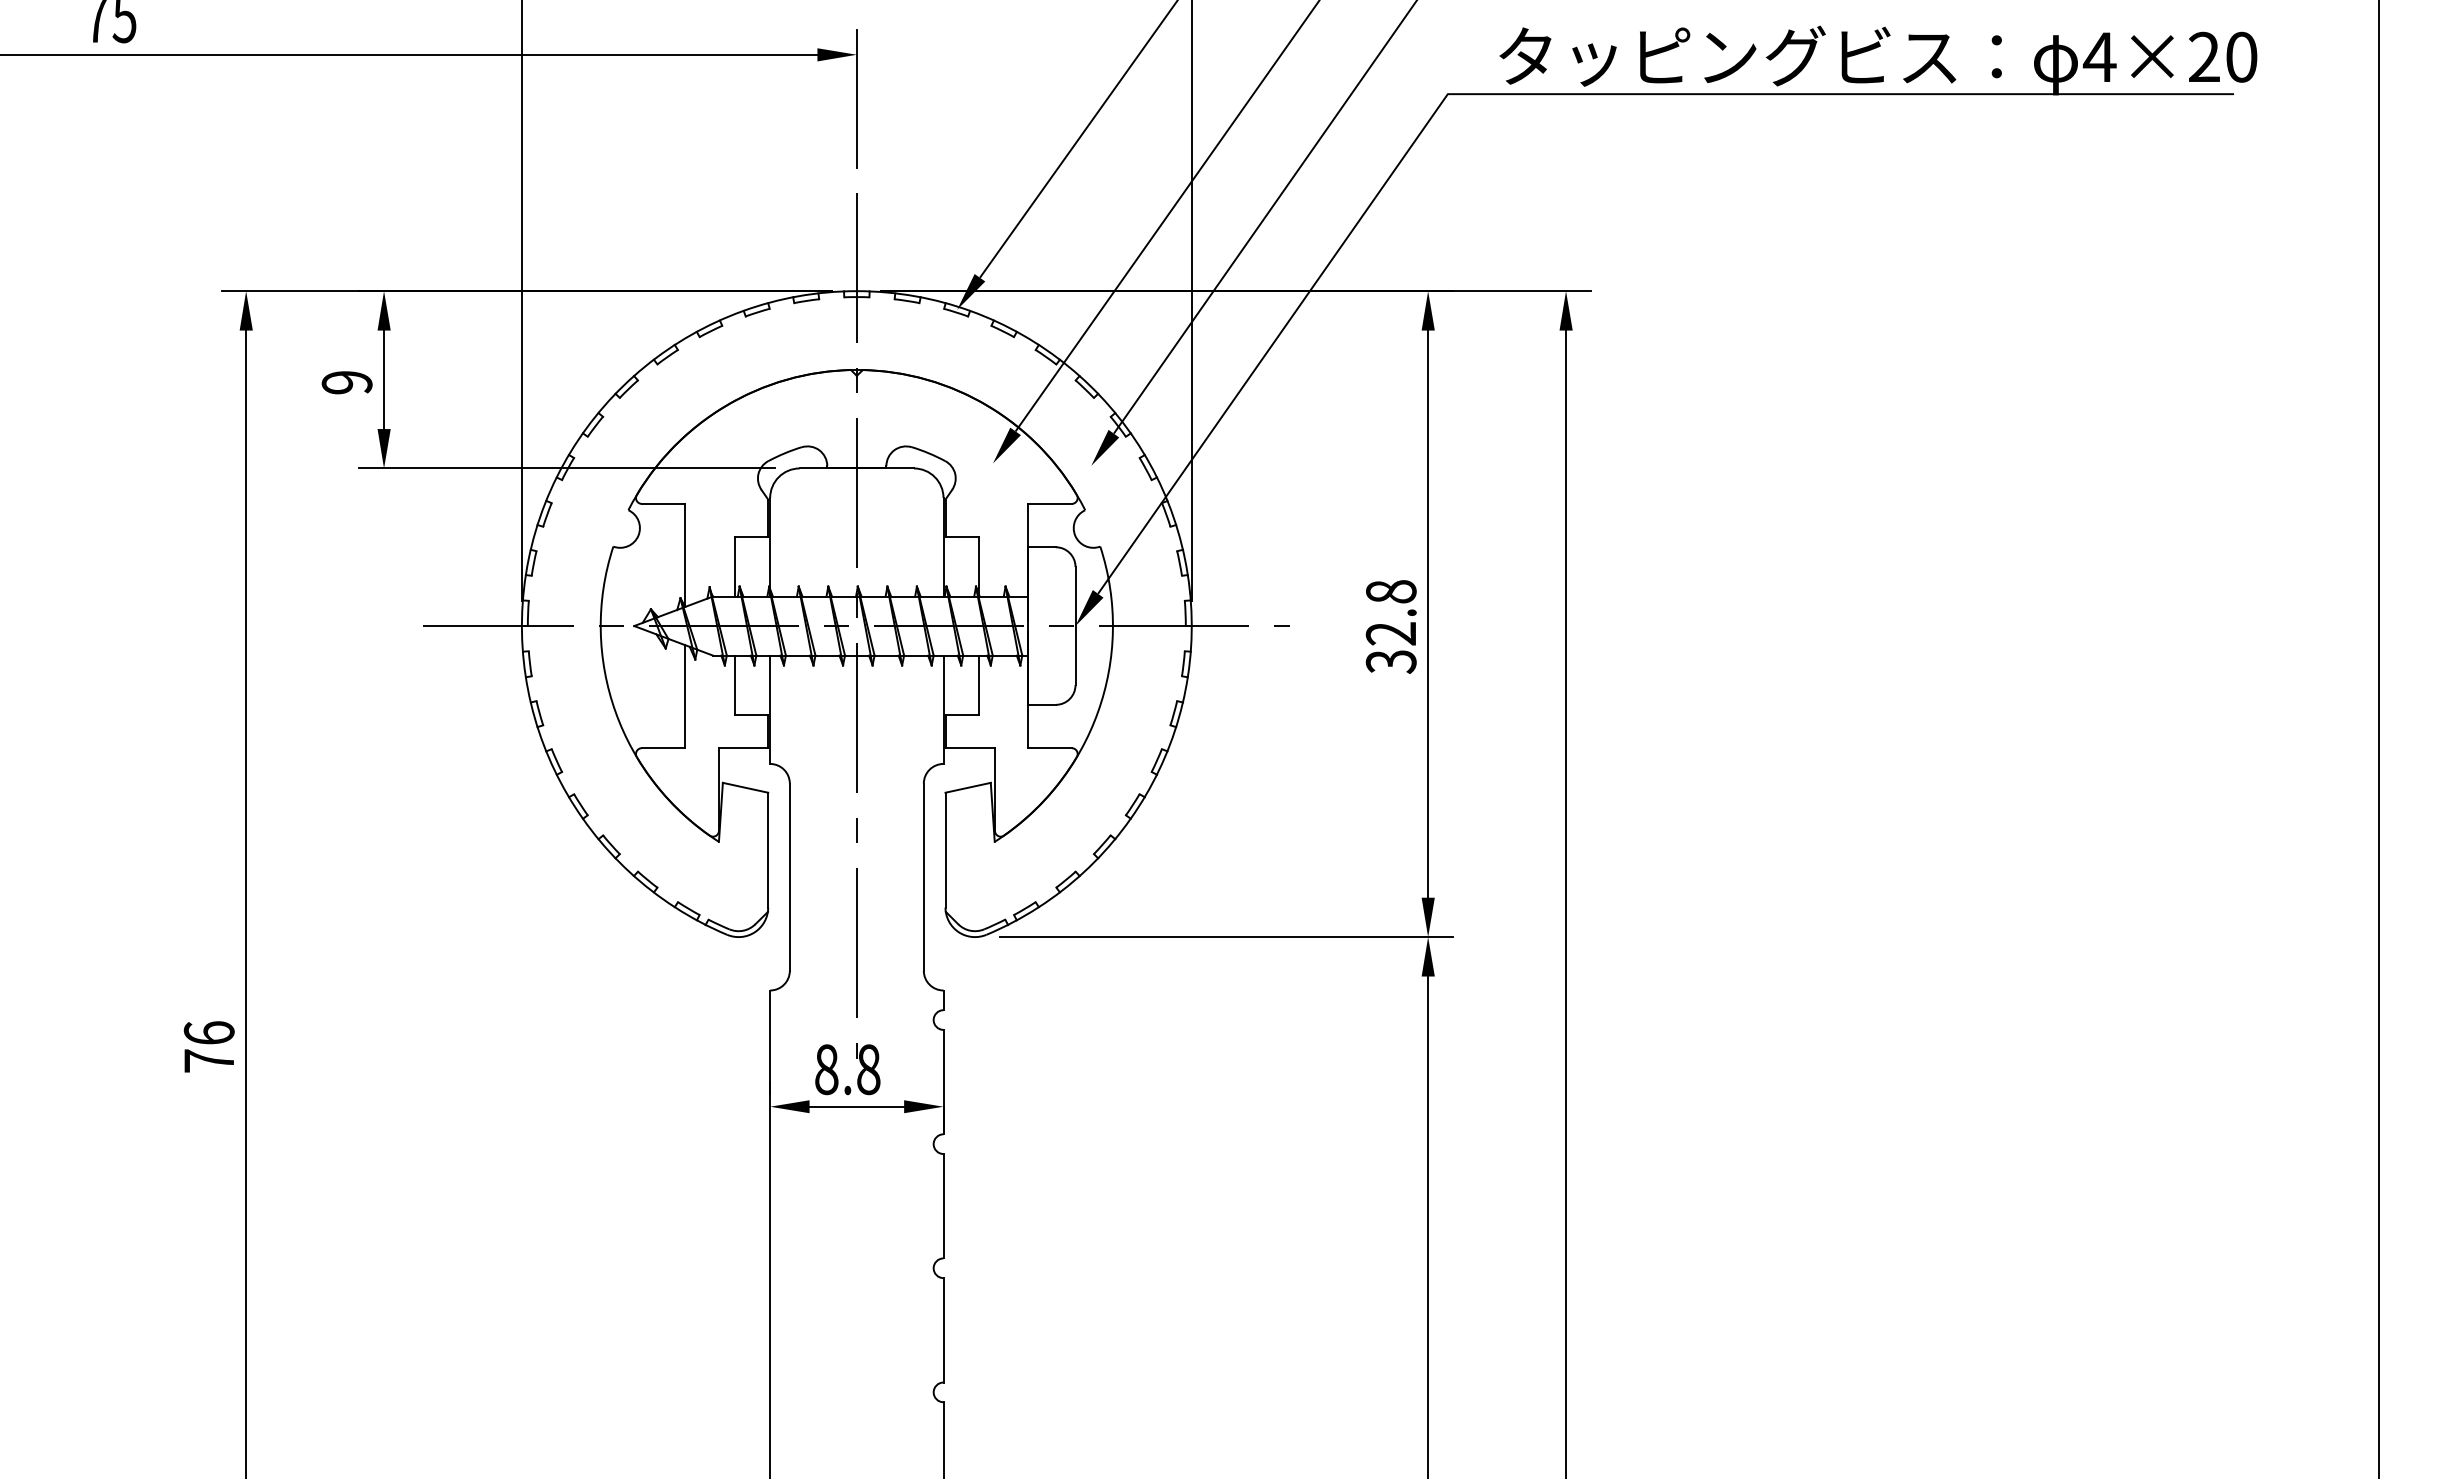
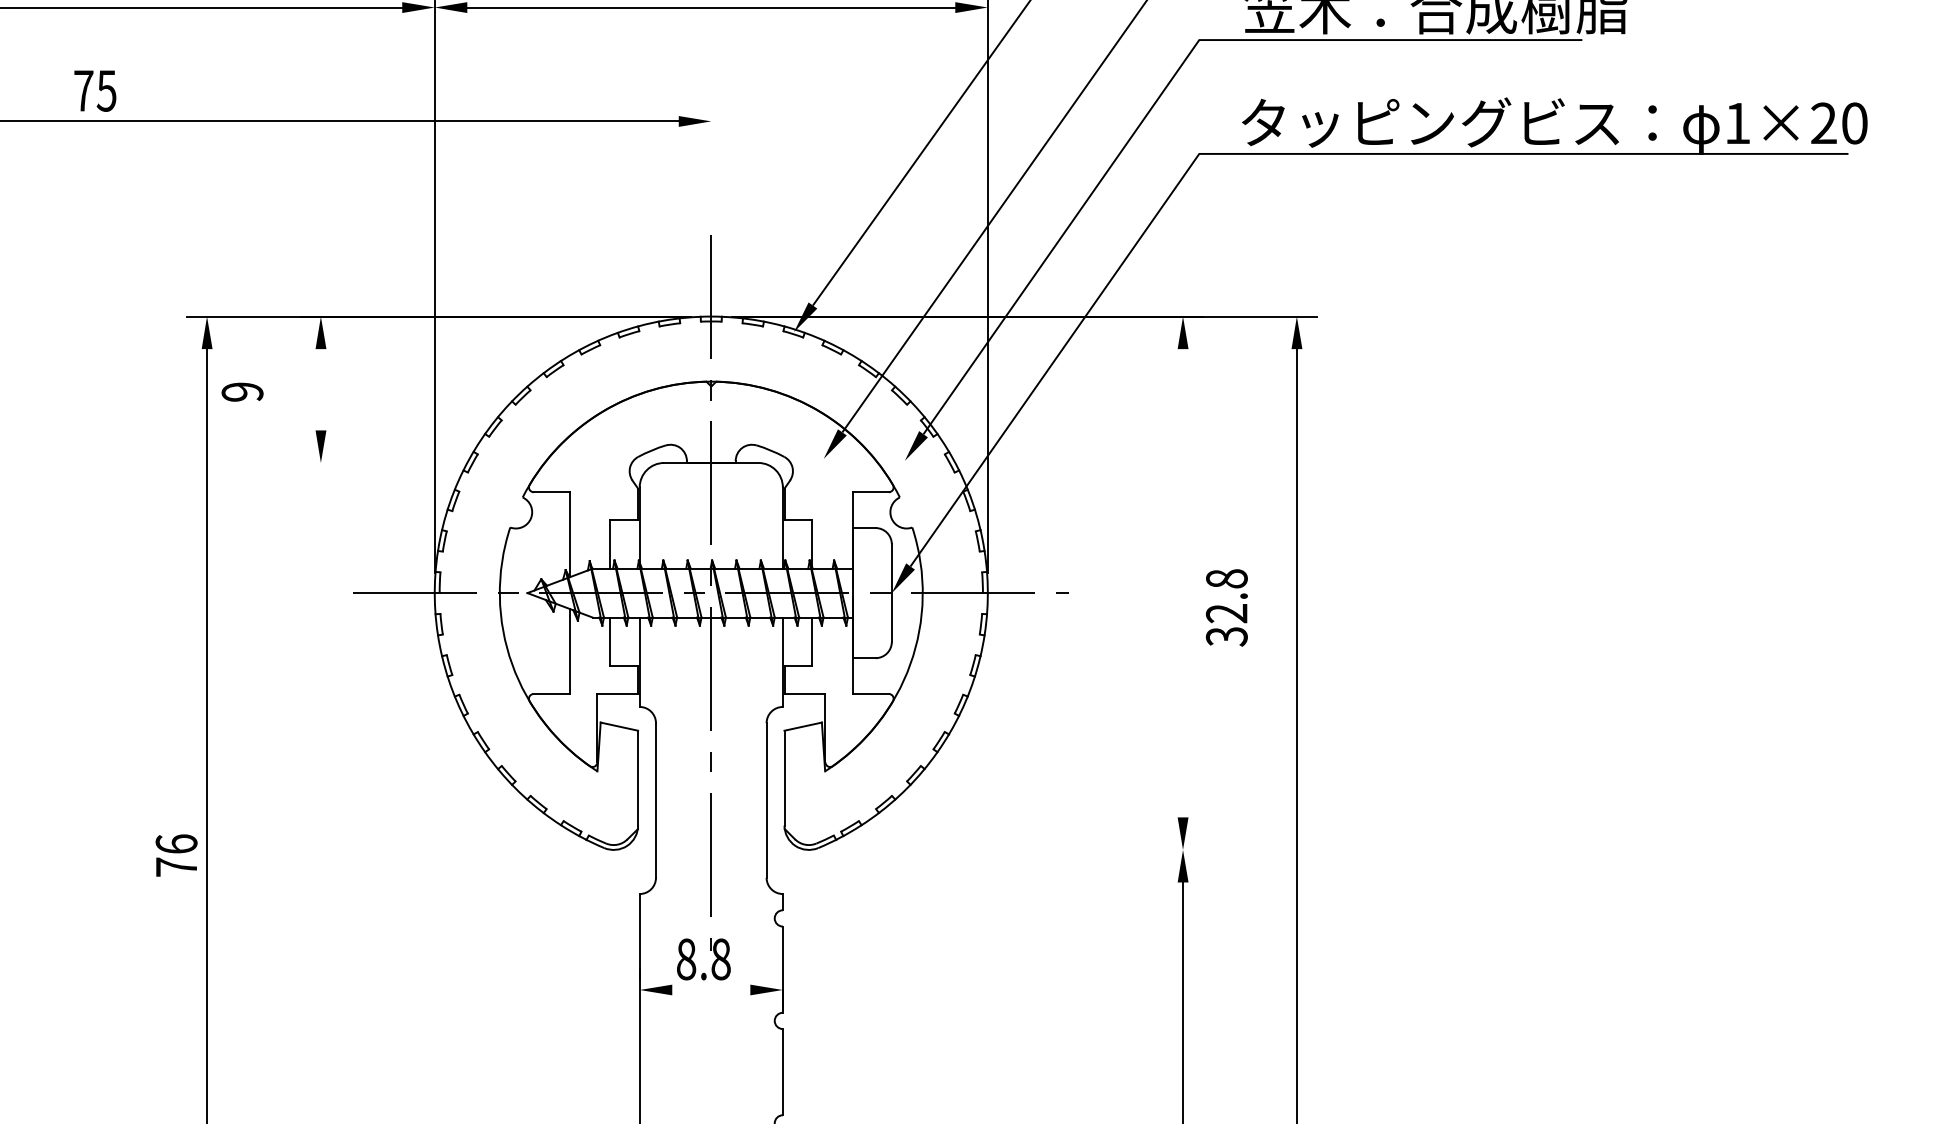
text: (2099, 56) -> (1737, 122), 4×20 -> 1×20
line: (856, 99) -> (711, 158), removed
line: (384, 379) -> (321, 389), removed
text: (346, 382) -> (242, 392), moved
line: (567, 468) -> (472, 463), removed
line: (1428, 613) -> (1183, 582), removed
text: (1390, 626) -> (1226, 607), moved
line: (1225, 937) -> (1015, 850), removed
text: (208, 1046) -> (175, 855), moved
line: (856, 1106) -> (711, 989), removed

